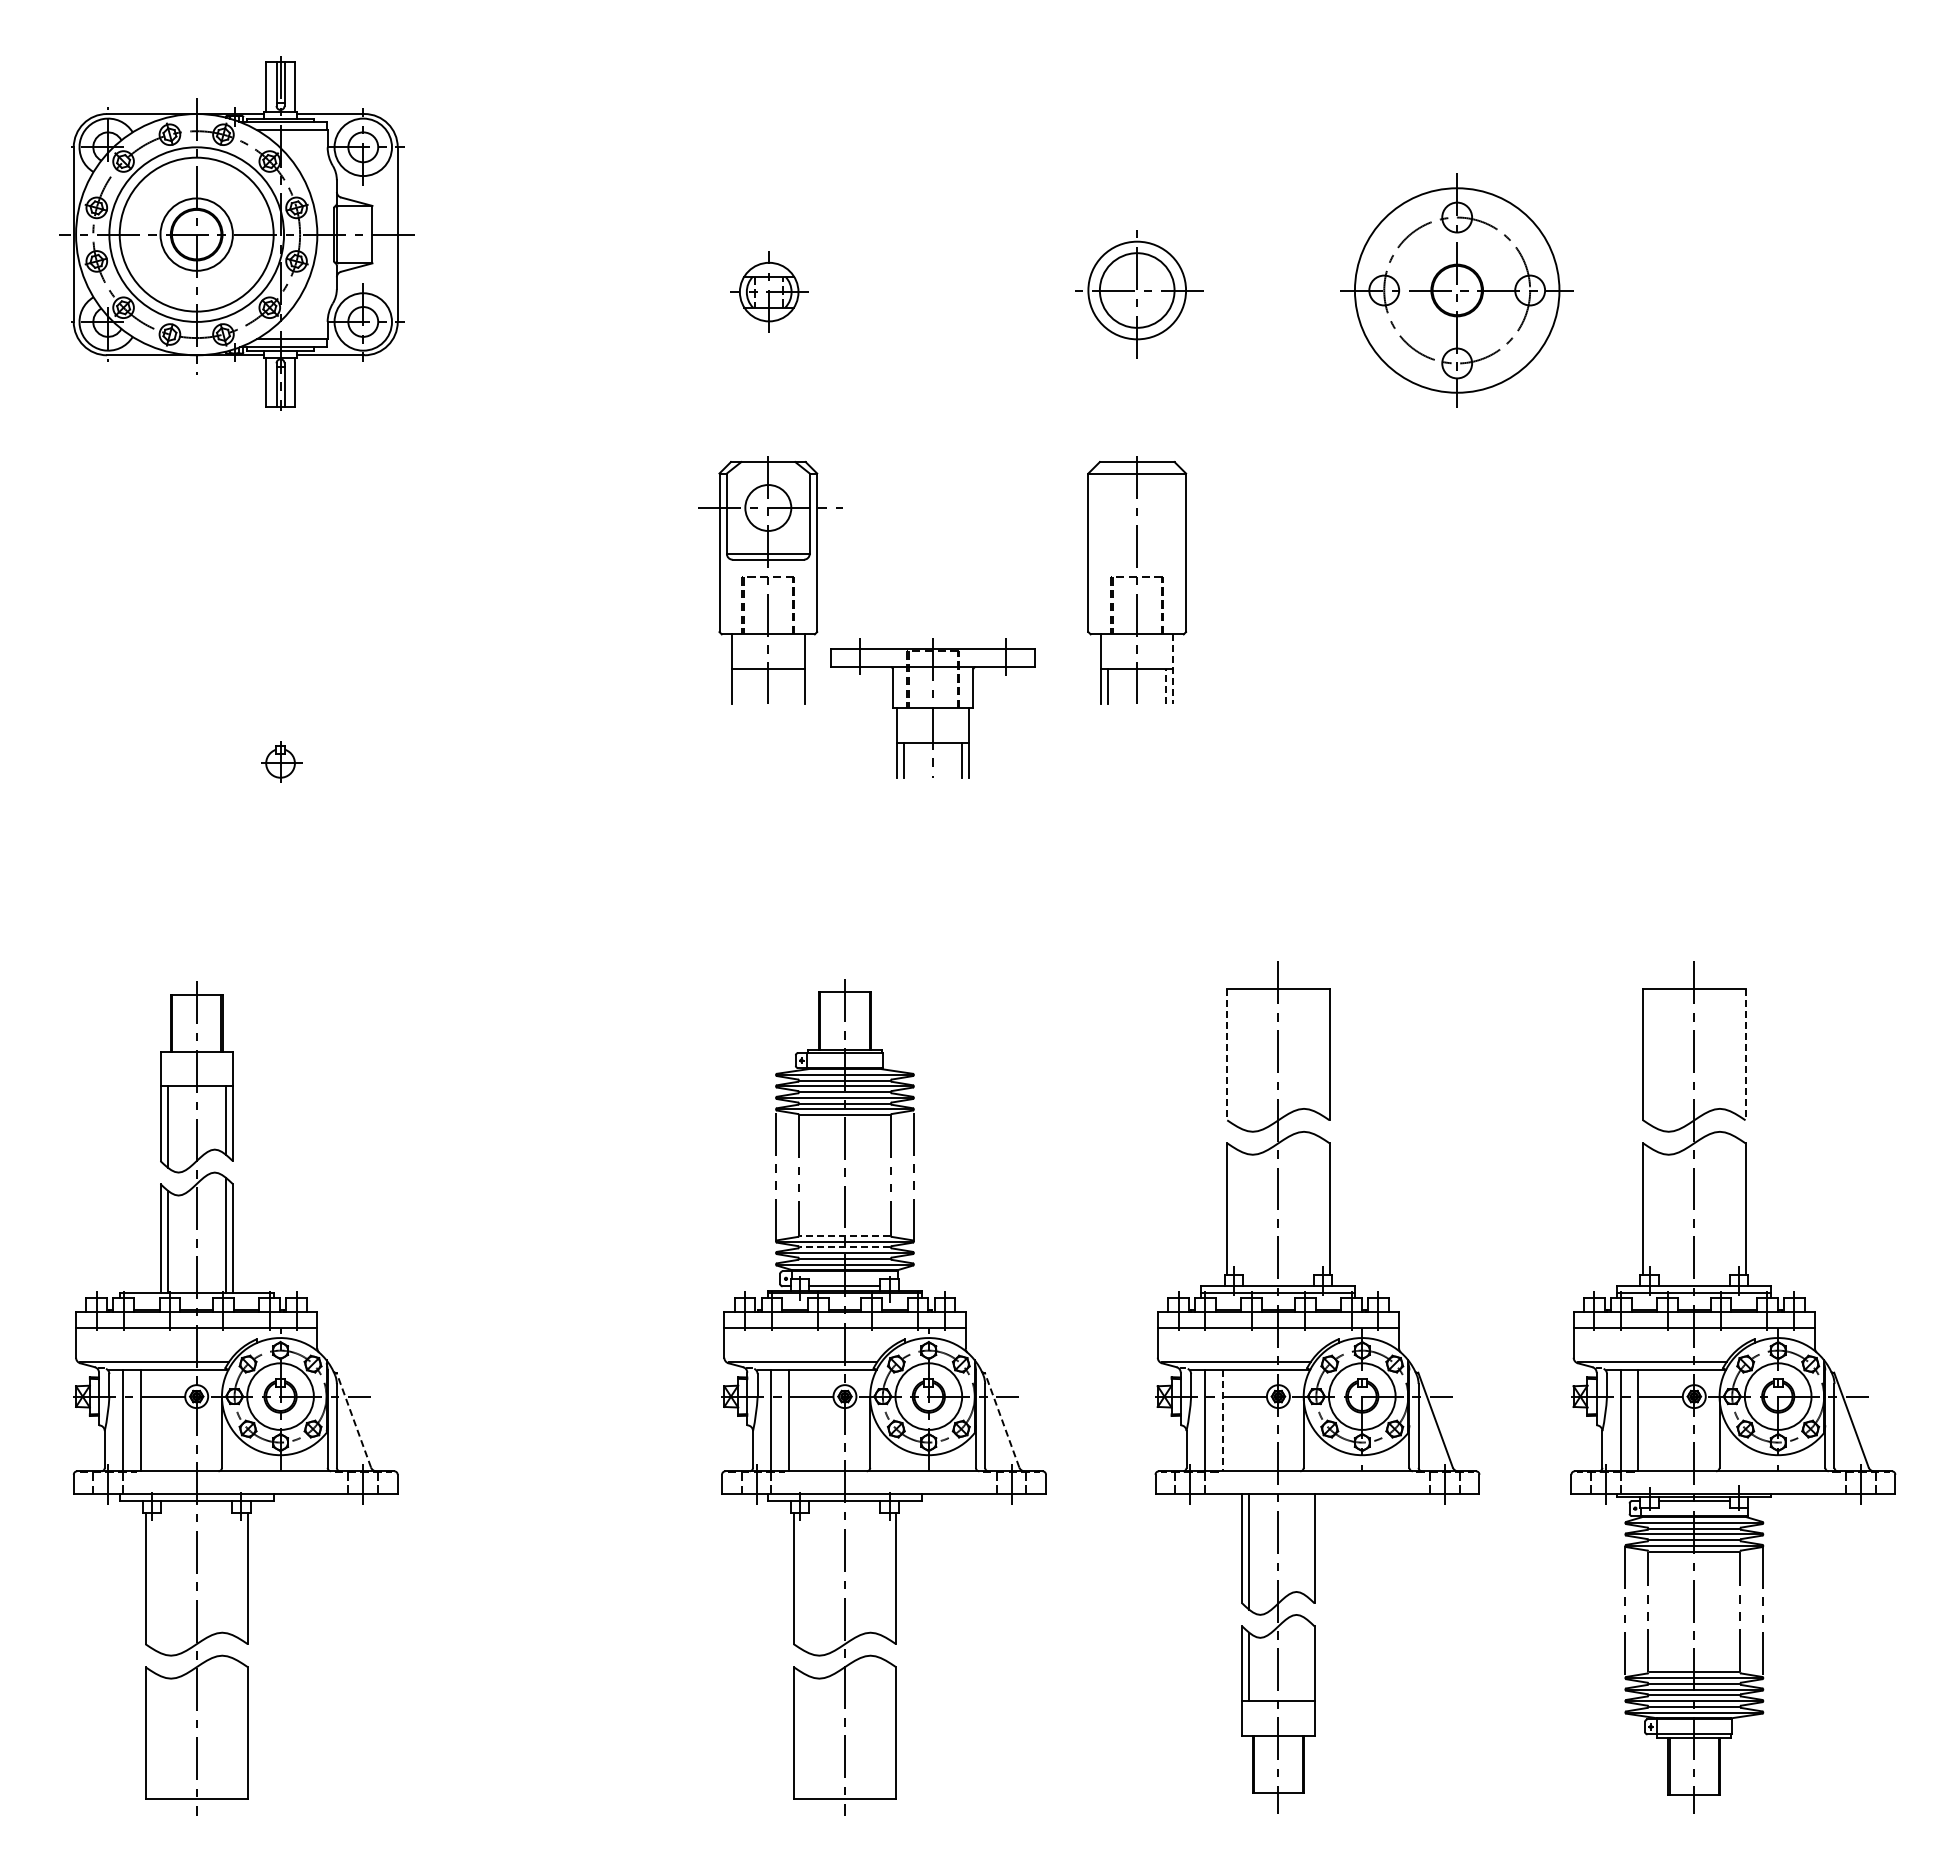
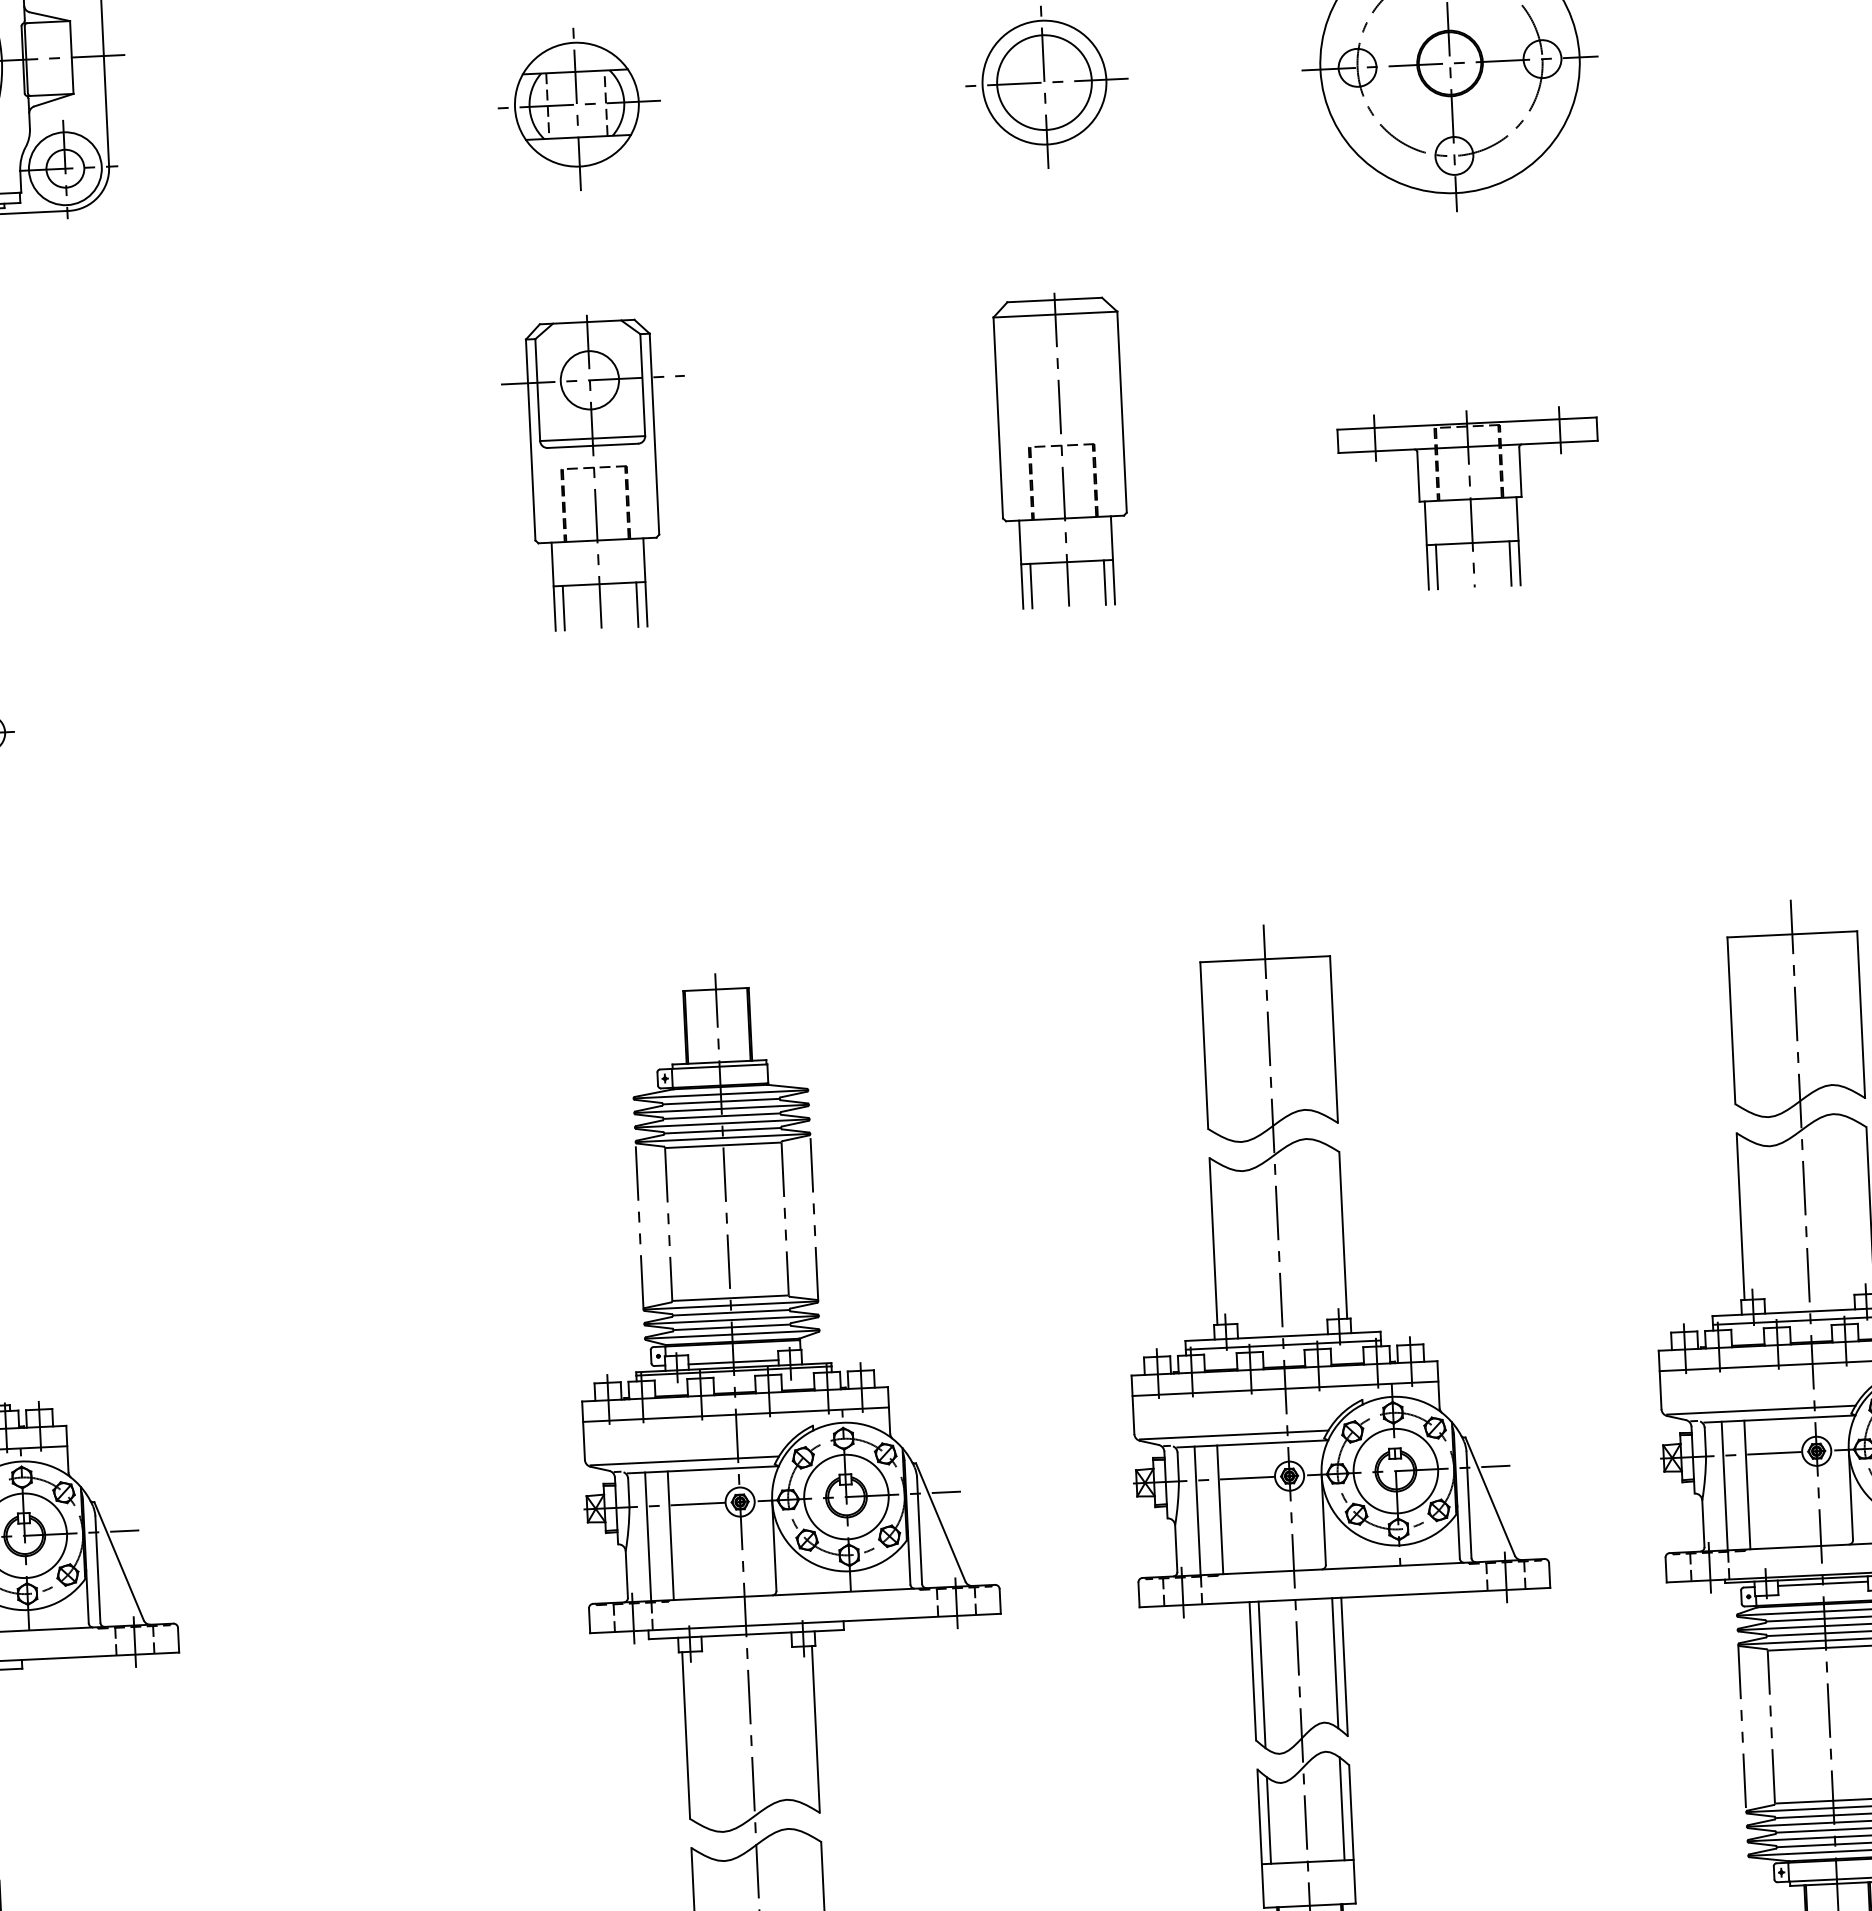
part: (770, 294) -> (579, 109), size x1.67
line: (1173, 669) -> (1113, 560), dashed -> solid
line: (739, 685) -> (563, 607), added
line: (797, 685) -> (637, 603), added
line: (1166, 686) -> (1105, 582), dashed -> solid
part: (932, 708) -> (1469, 499), moved
line: (1227, 1054) -> (1204, 1045), dashed -> solid
line: (1745, 1054) -> (1861, 1014), dashed -> solid
line: (844, 1235) -> (729, 1297), dashed -> solid
line: (844, 1247) -> (730, 1313), dashed -> solid
line: (353, 1419) -> (118, 1560), dashed -> solid
line: (1001, 1419) -> (939, 1521), dashed -> solid
line: (1222, 1420) -> (1220, 1509), dashed -> solid
line: (1307, 1545) -> (1335, 1663), added
line: (1307, 1660) -> (1342, 1808), added

